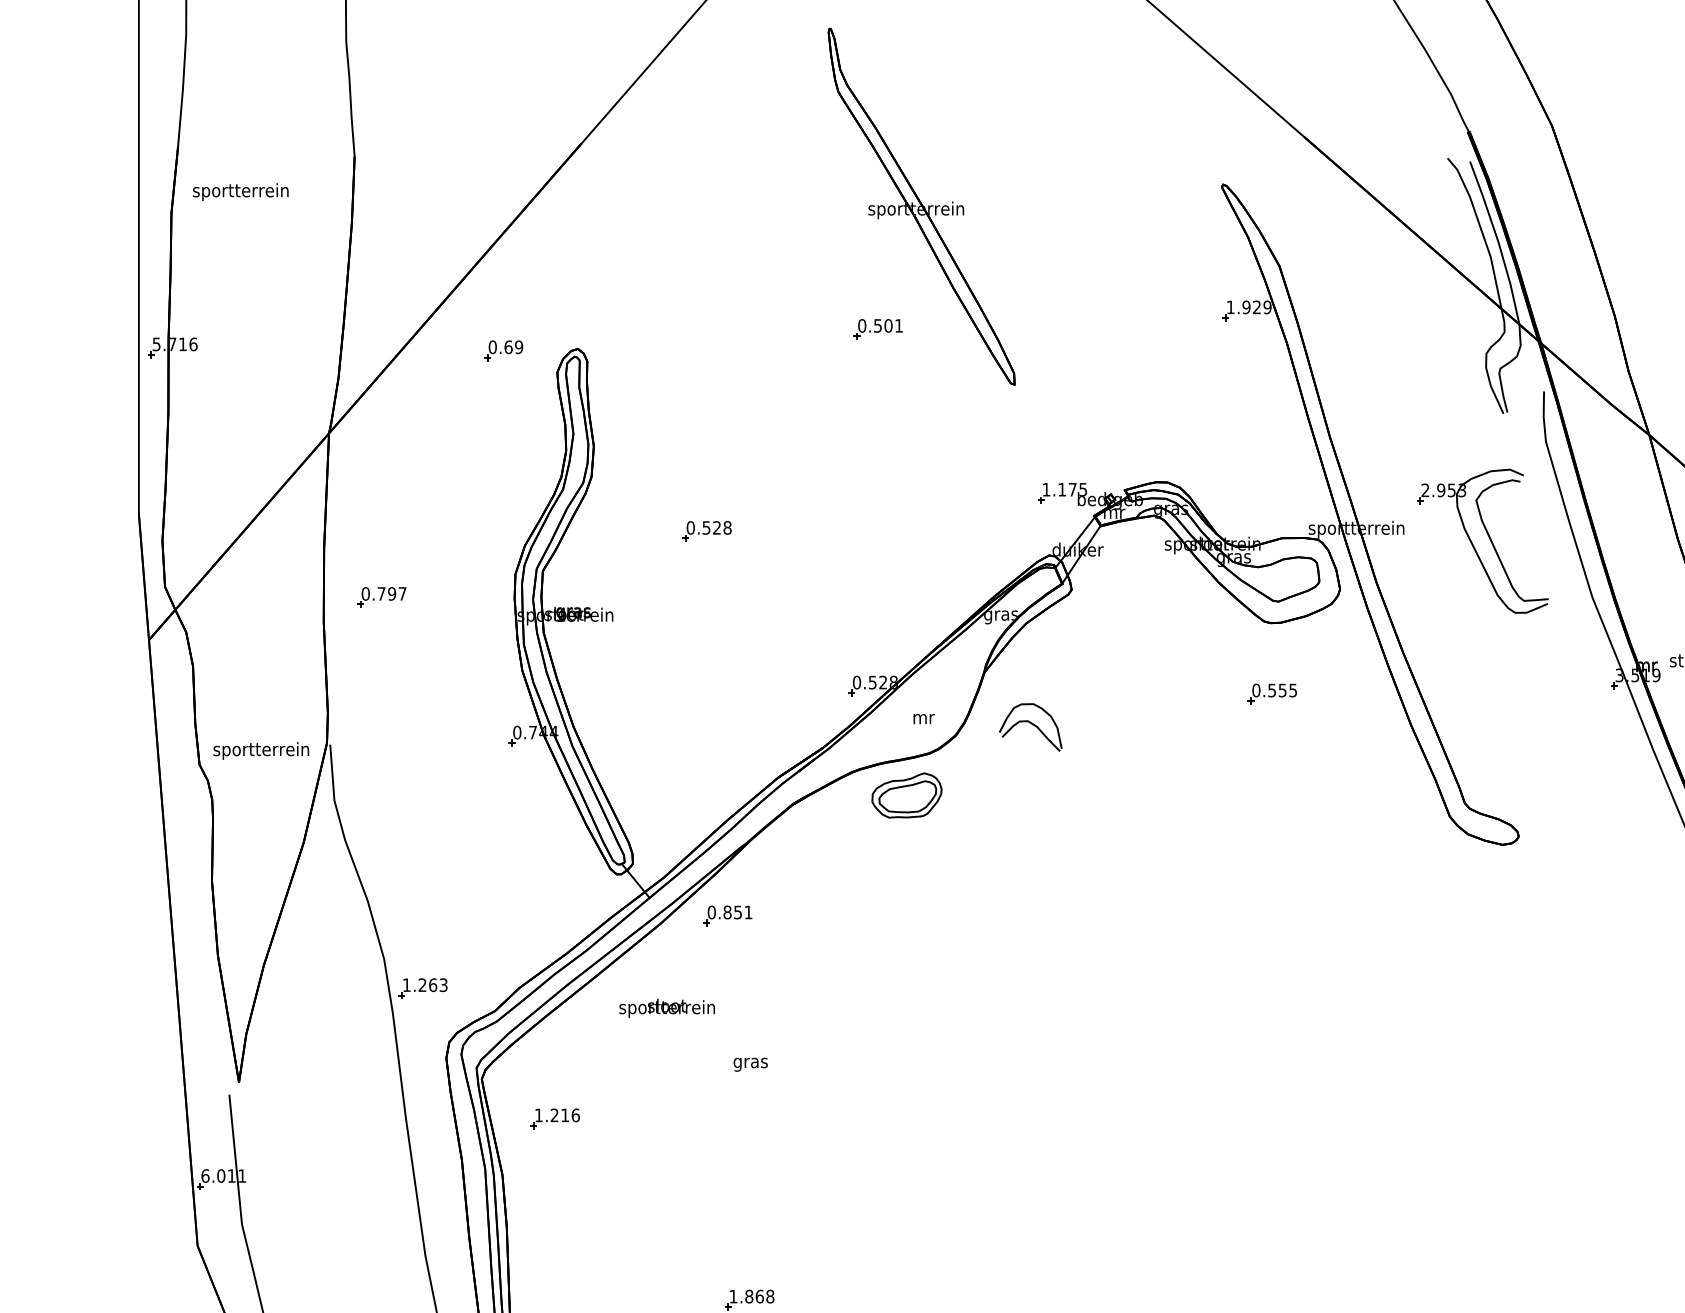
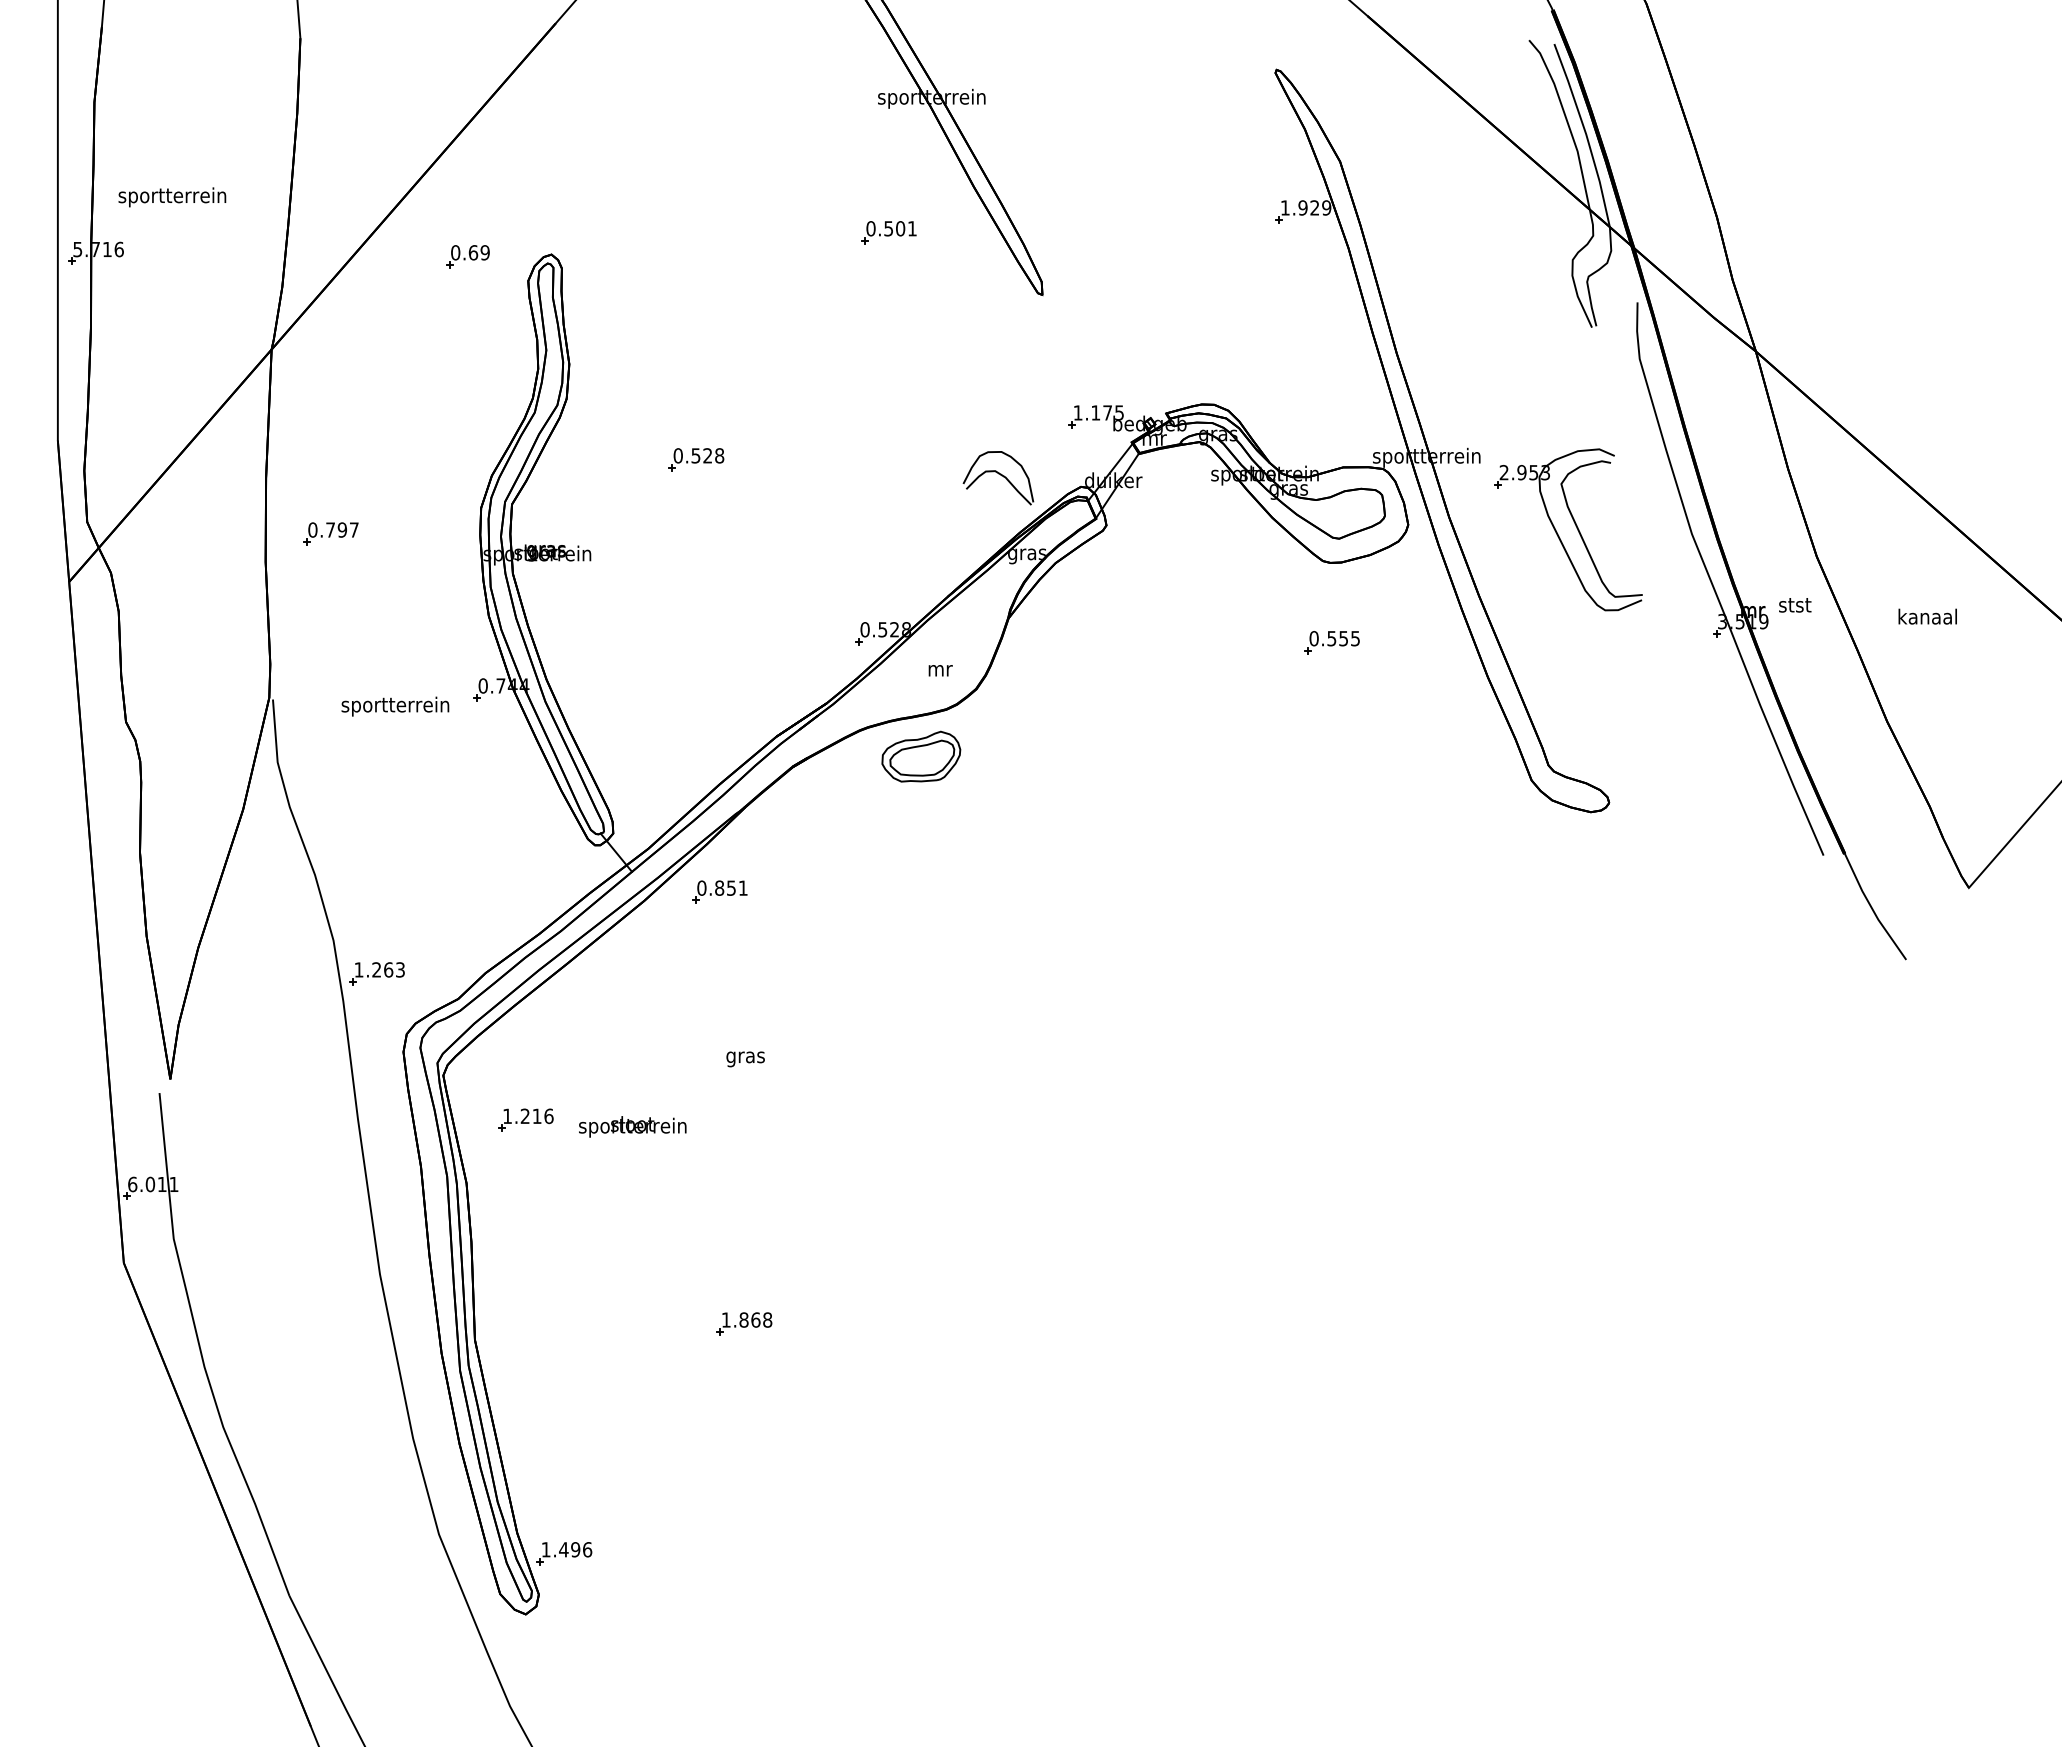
text: (240, 192) -> (172, 197), moved
part: (1488, 538) -> (1575, 526), moved
part: (1030, 727) -> (998, 478), moved
text: (261, 750) -> (395, 706), moved
text: (666, 1007) -> (632, 1126), moved

